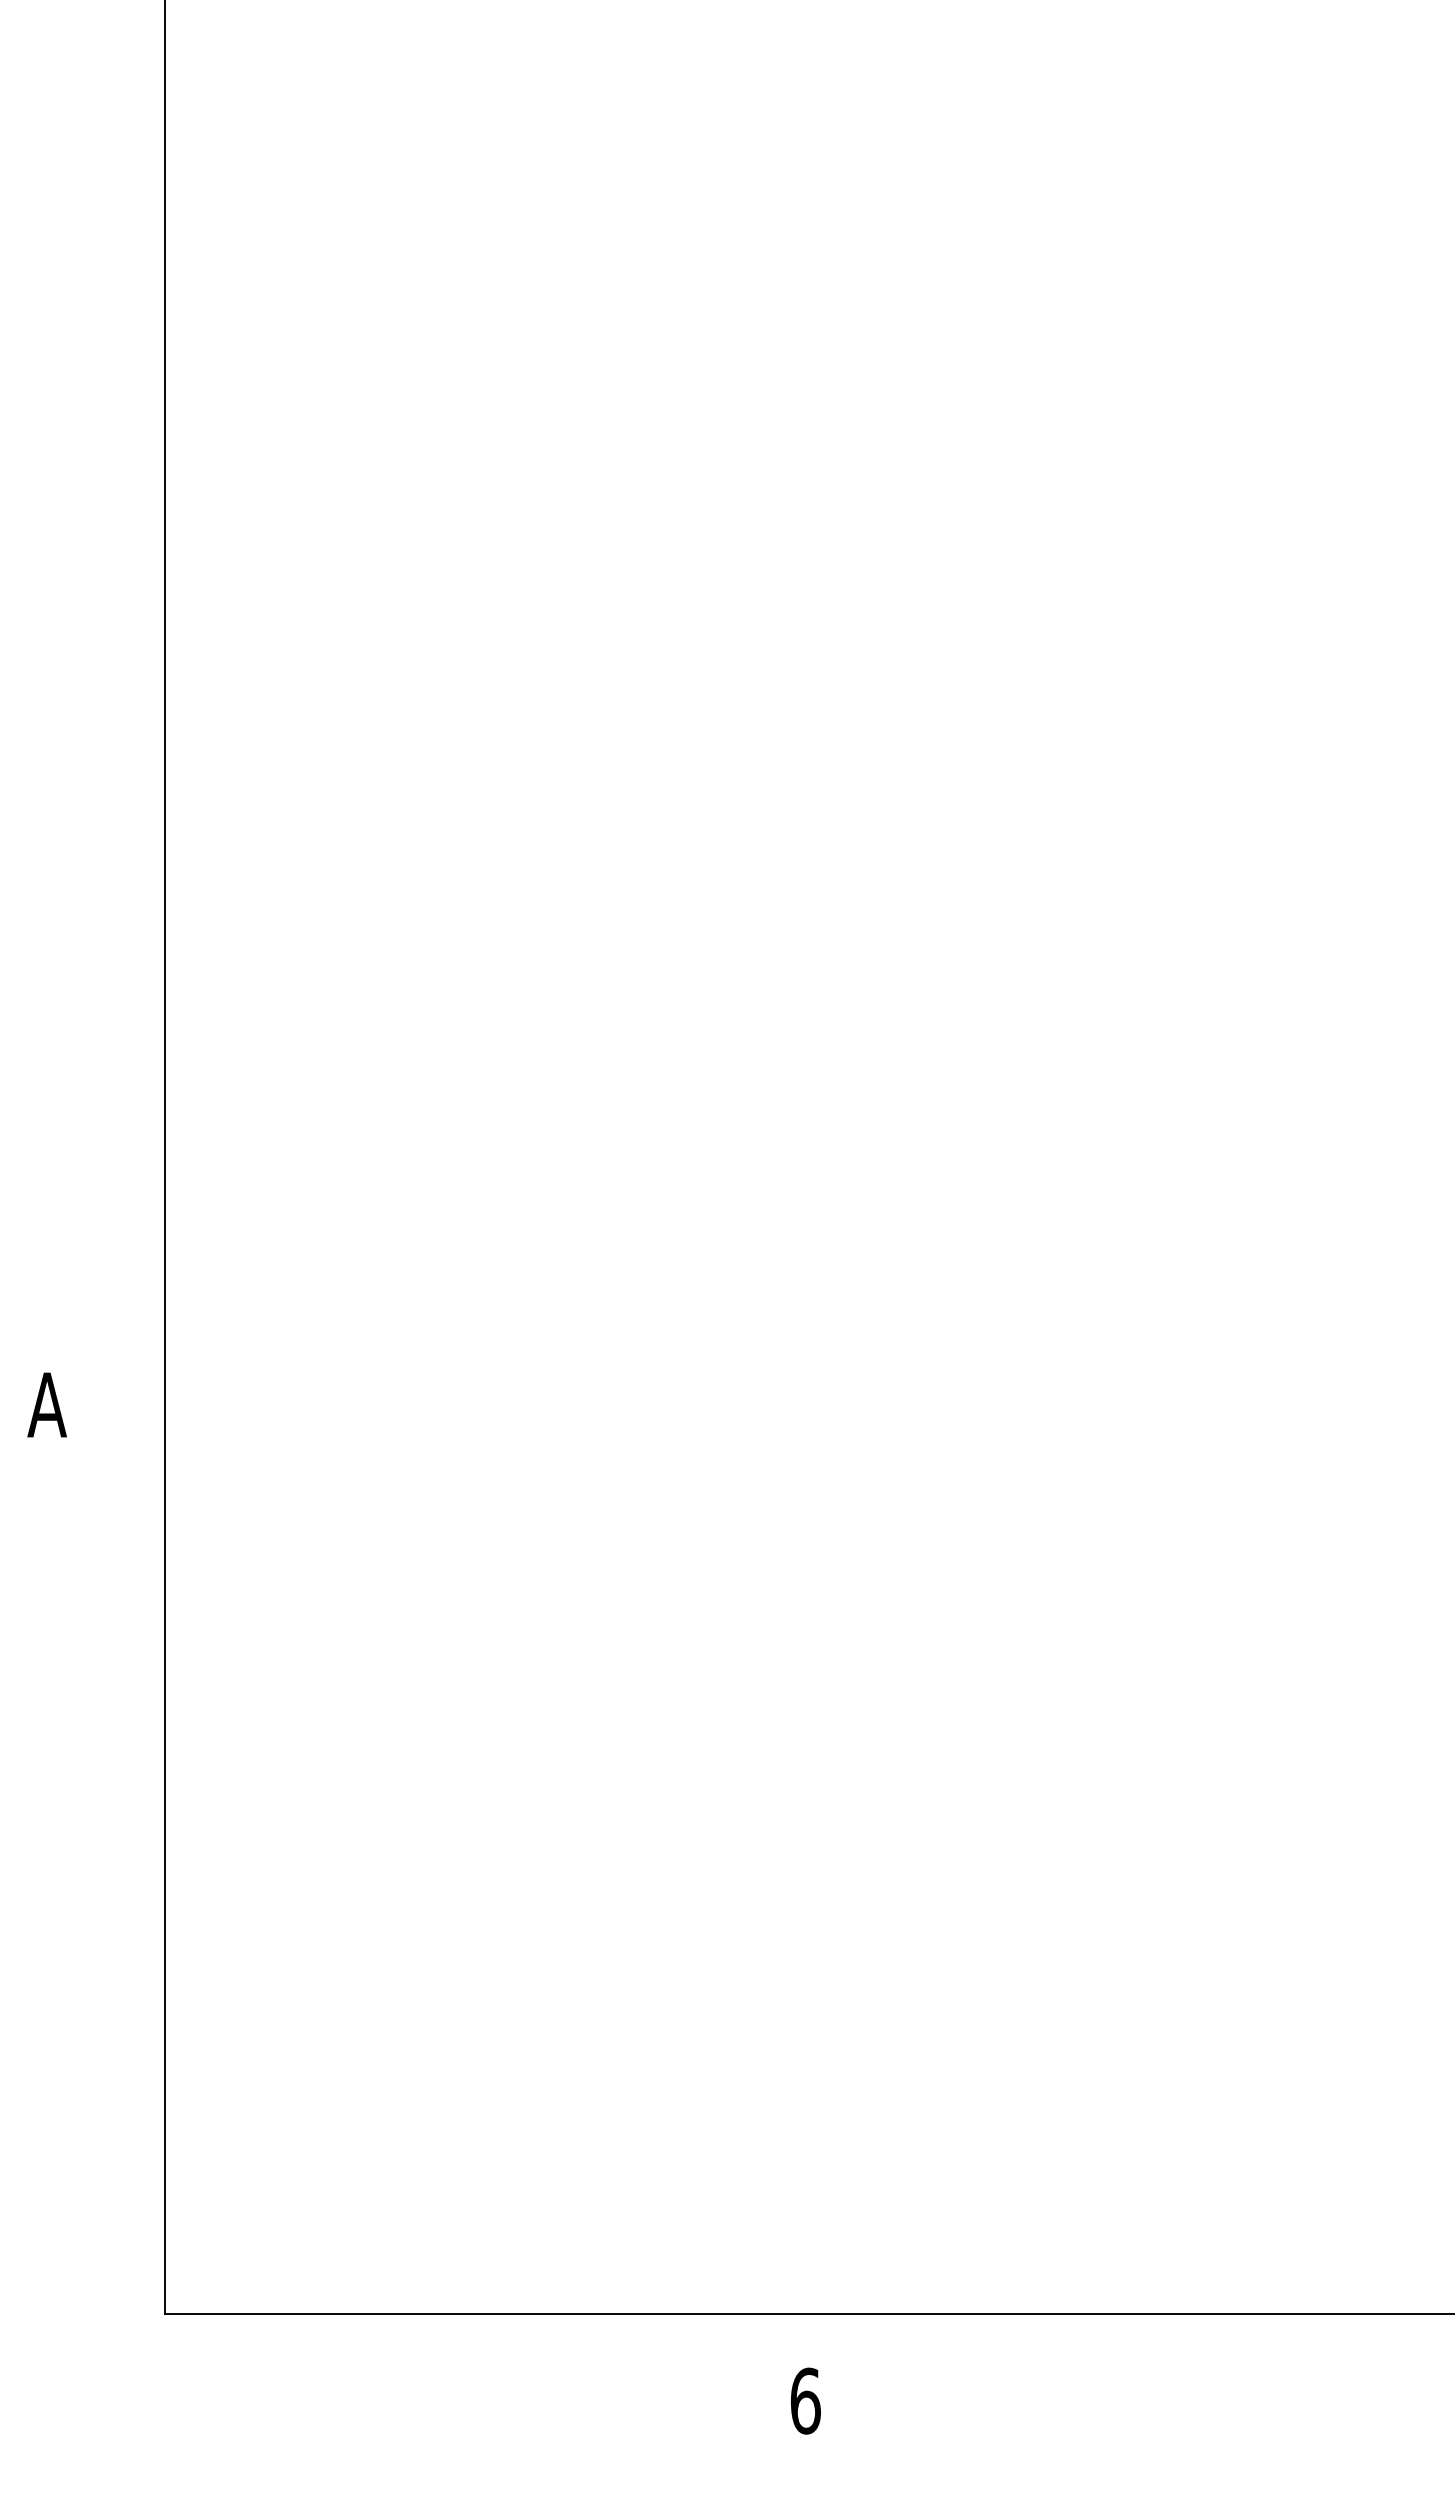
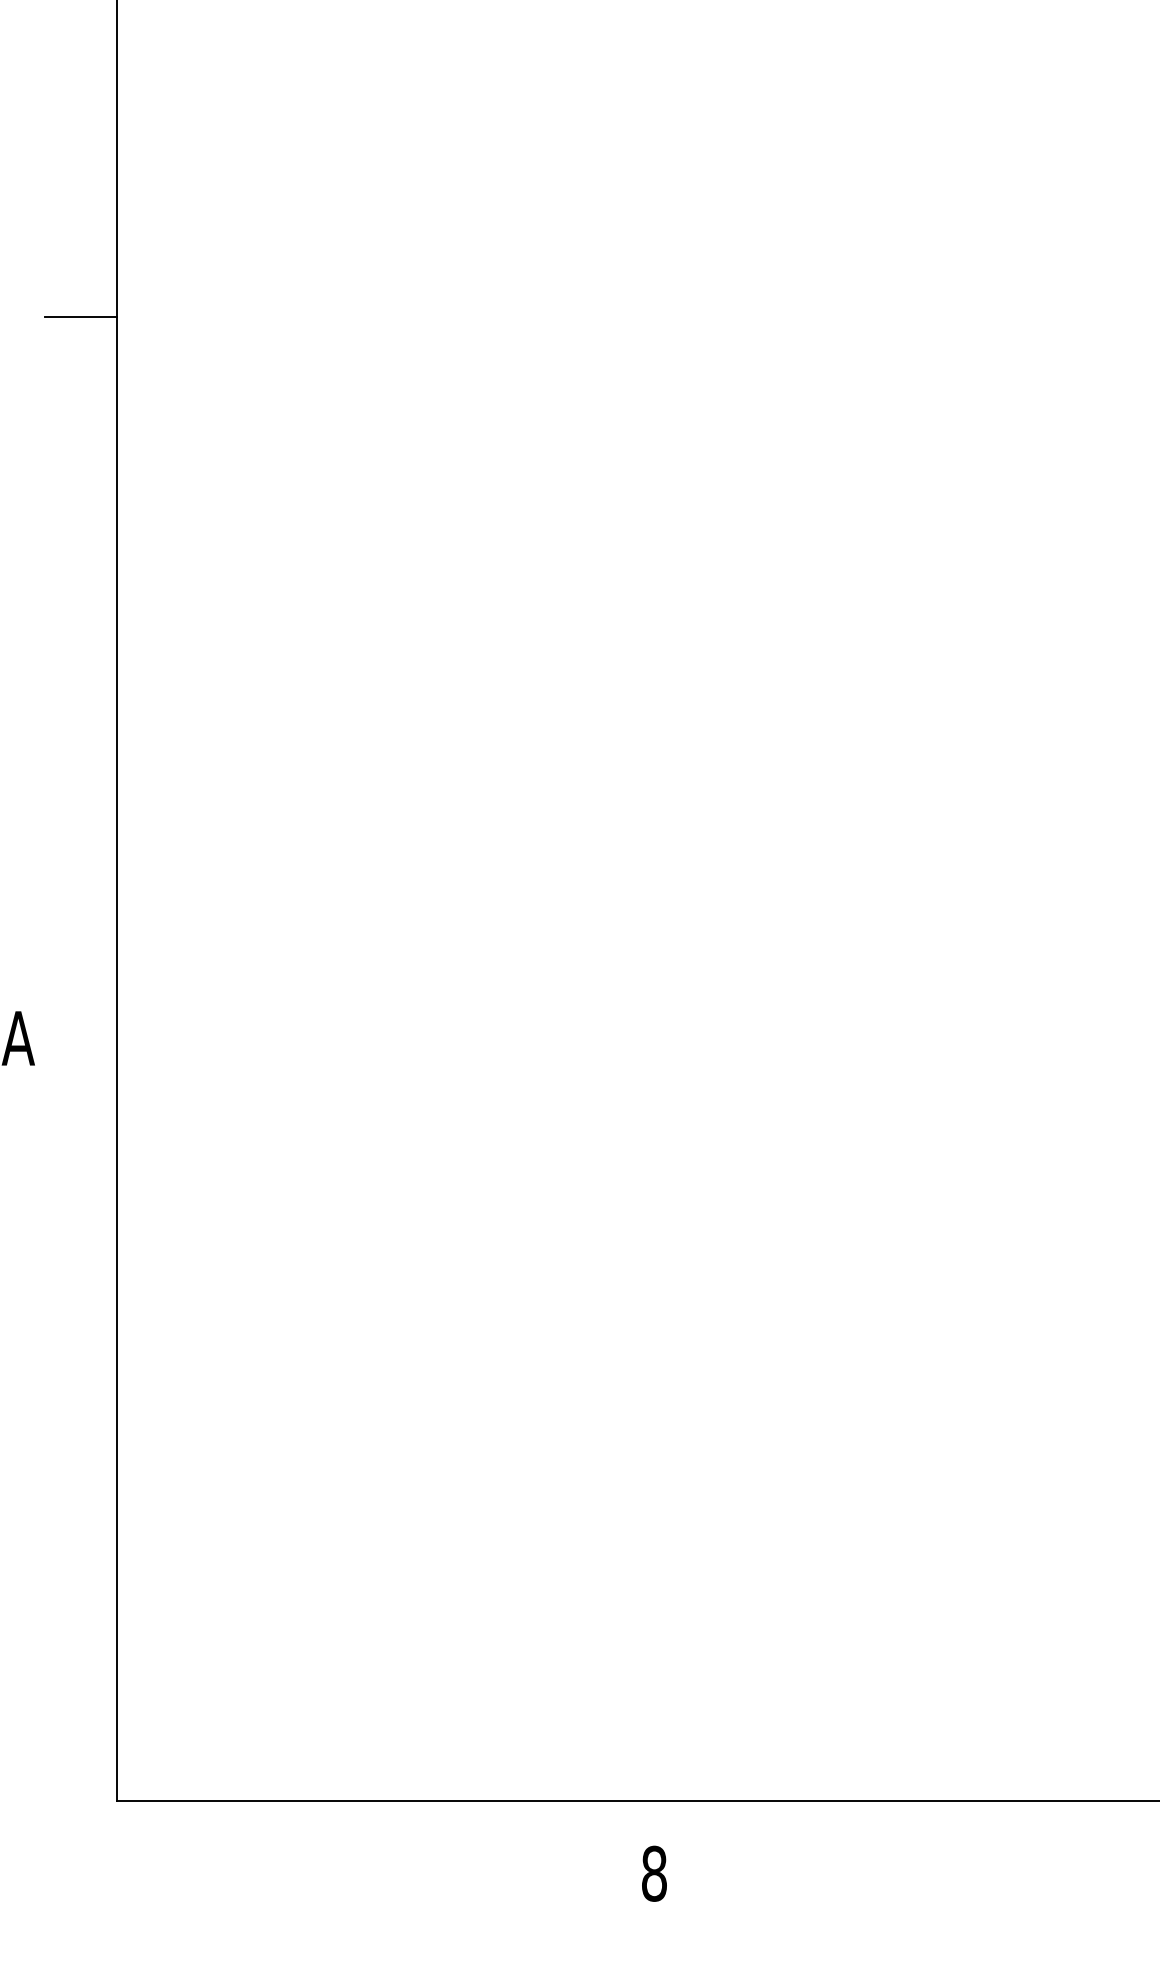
line: (121, 545) -> (80, 317), added
text: (805, 2400) -> (654, 1873), 6 -> 8

